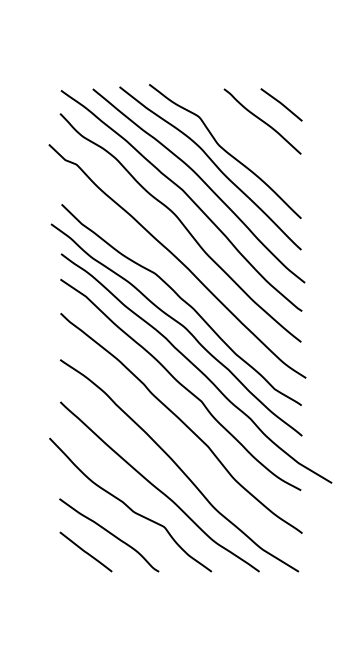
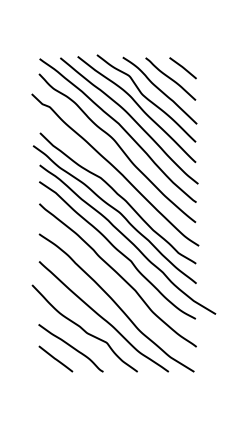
curve: (245, 139) -> (159, 90), added

